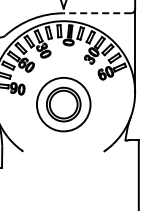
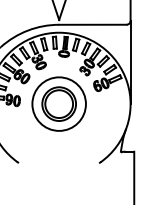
line: (97, 13) -> (92, 25), dashed -> solid
part: (63, 104) -> (58, 104), moved

